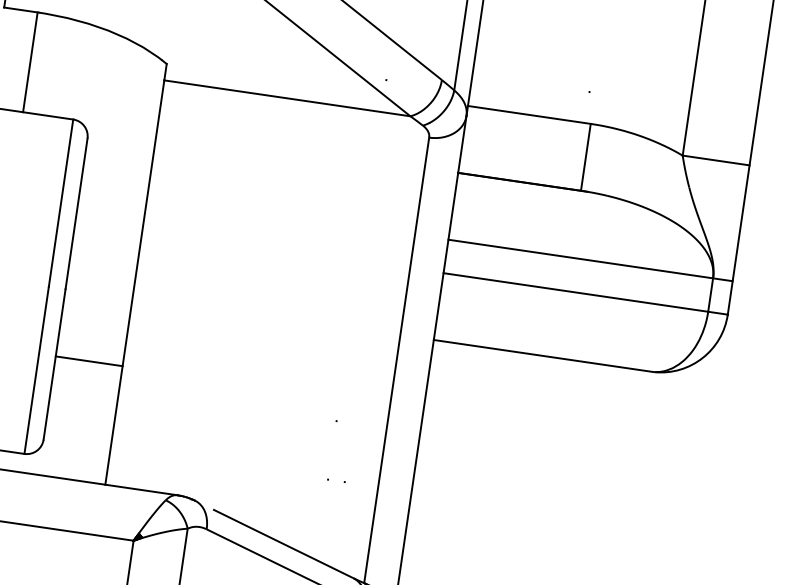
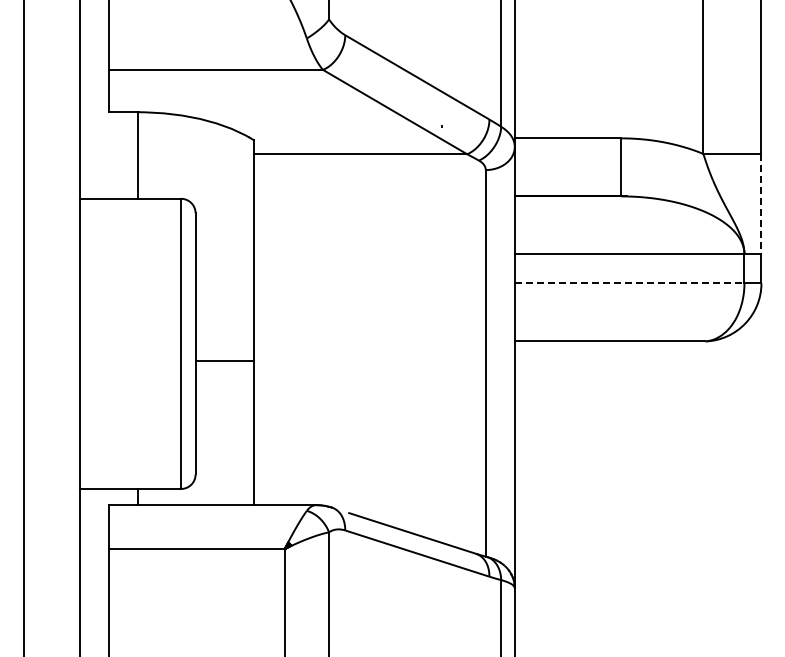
line: (741, 223) -> (761, 204), solid -> dashed
line: (575, 292) -> (629, 283), solid -> dashed
line: (89, 361) -> (224, 361), moved

